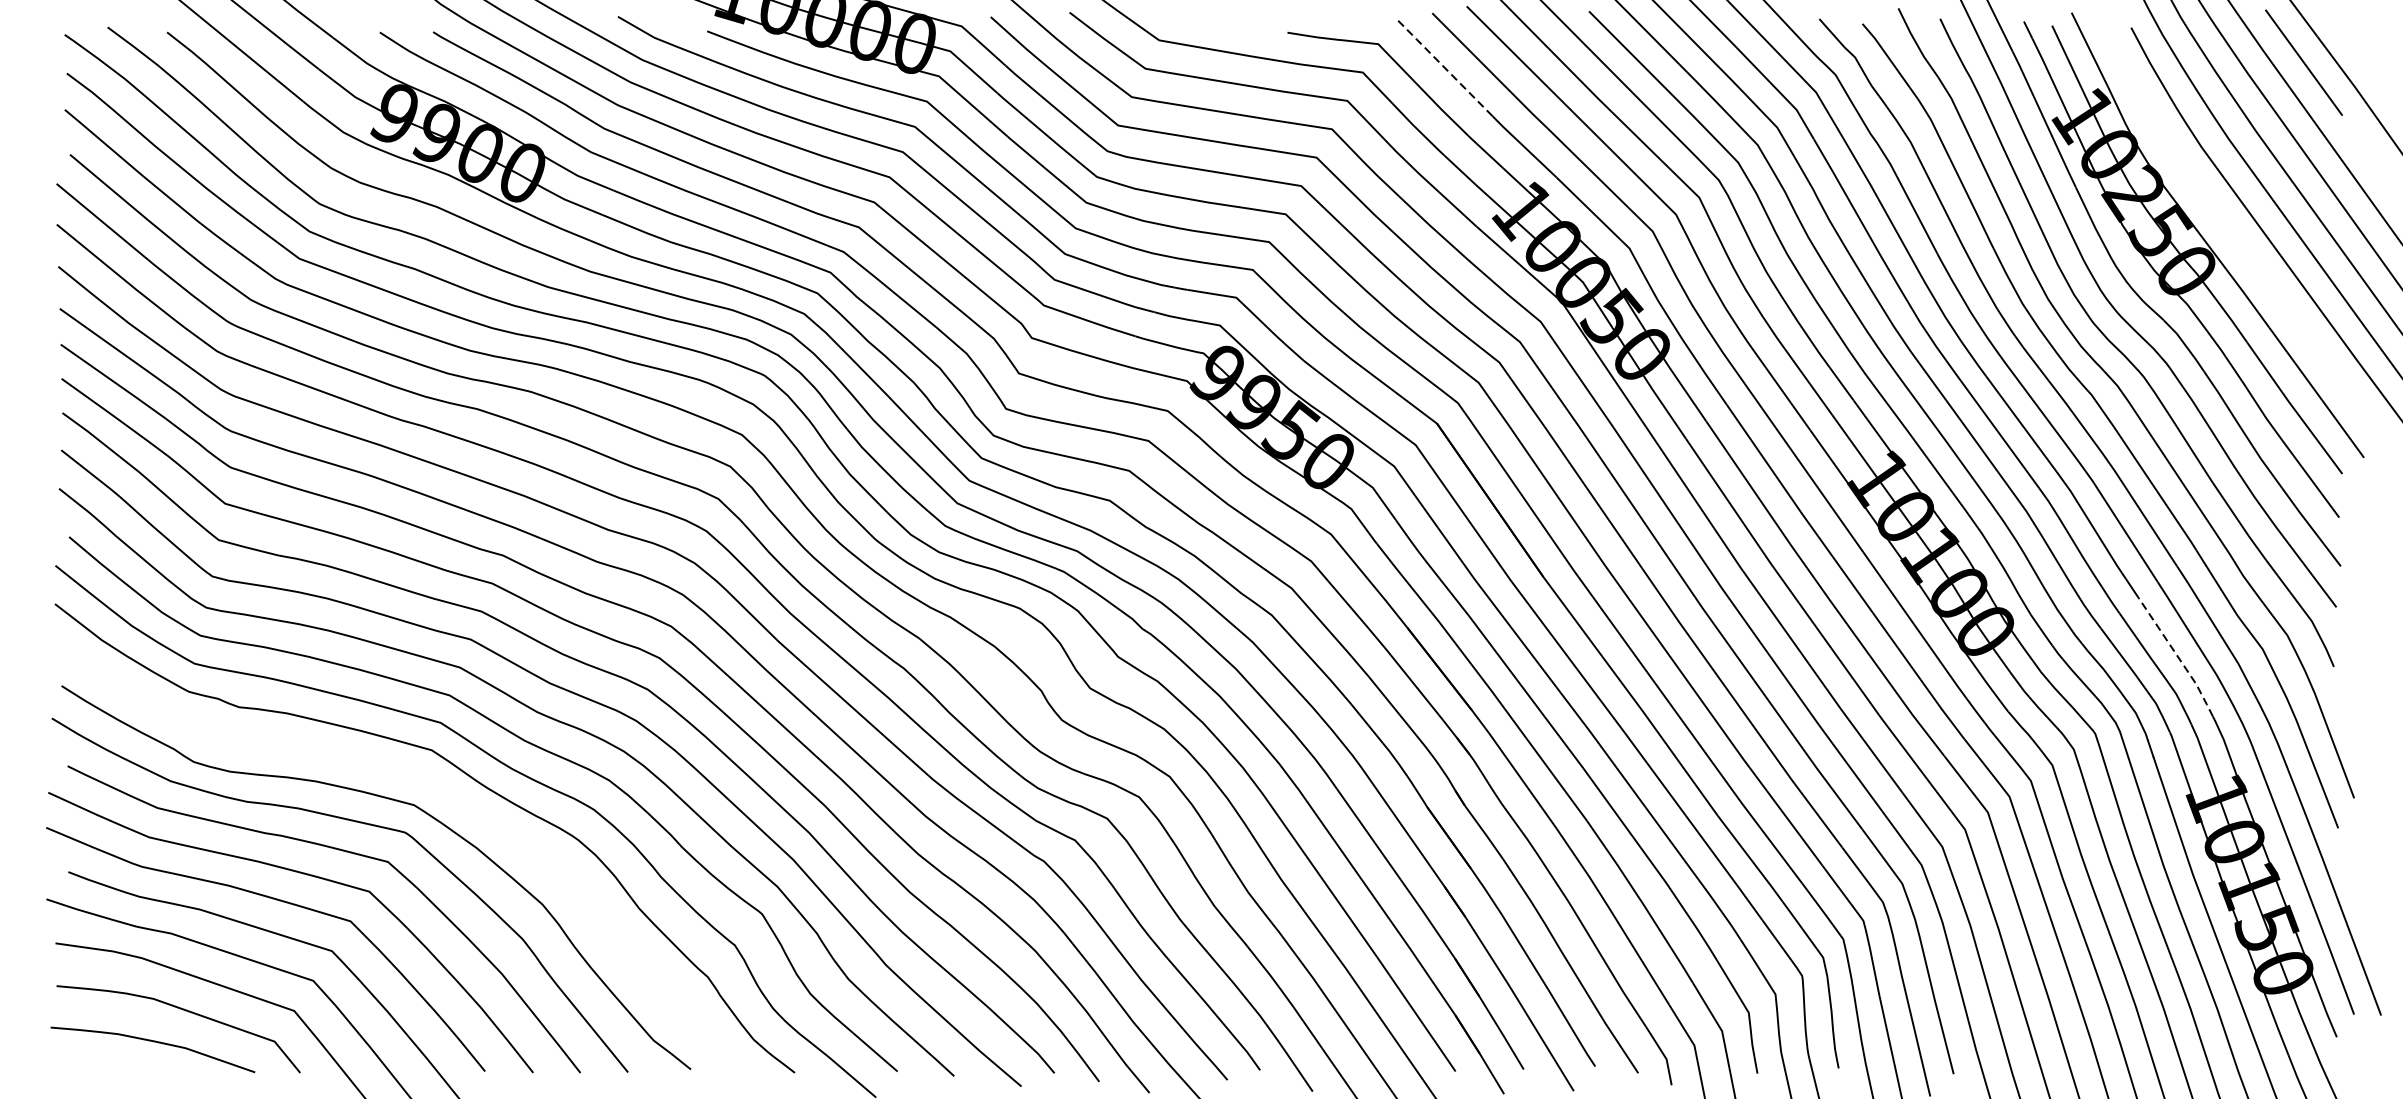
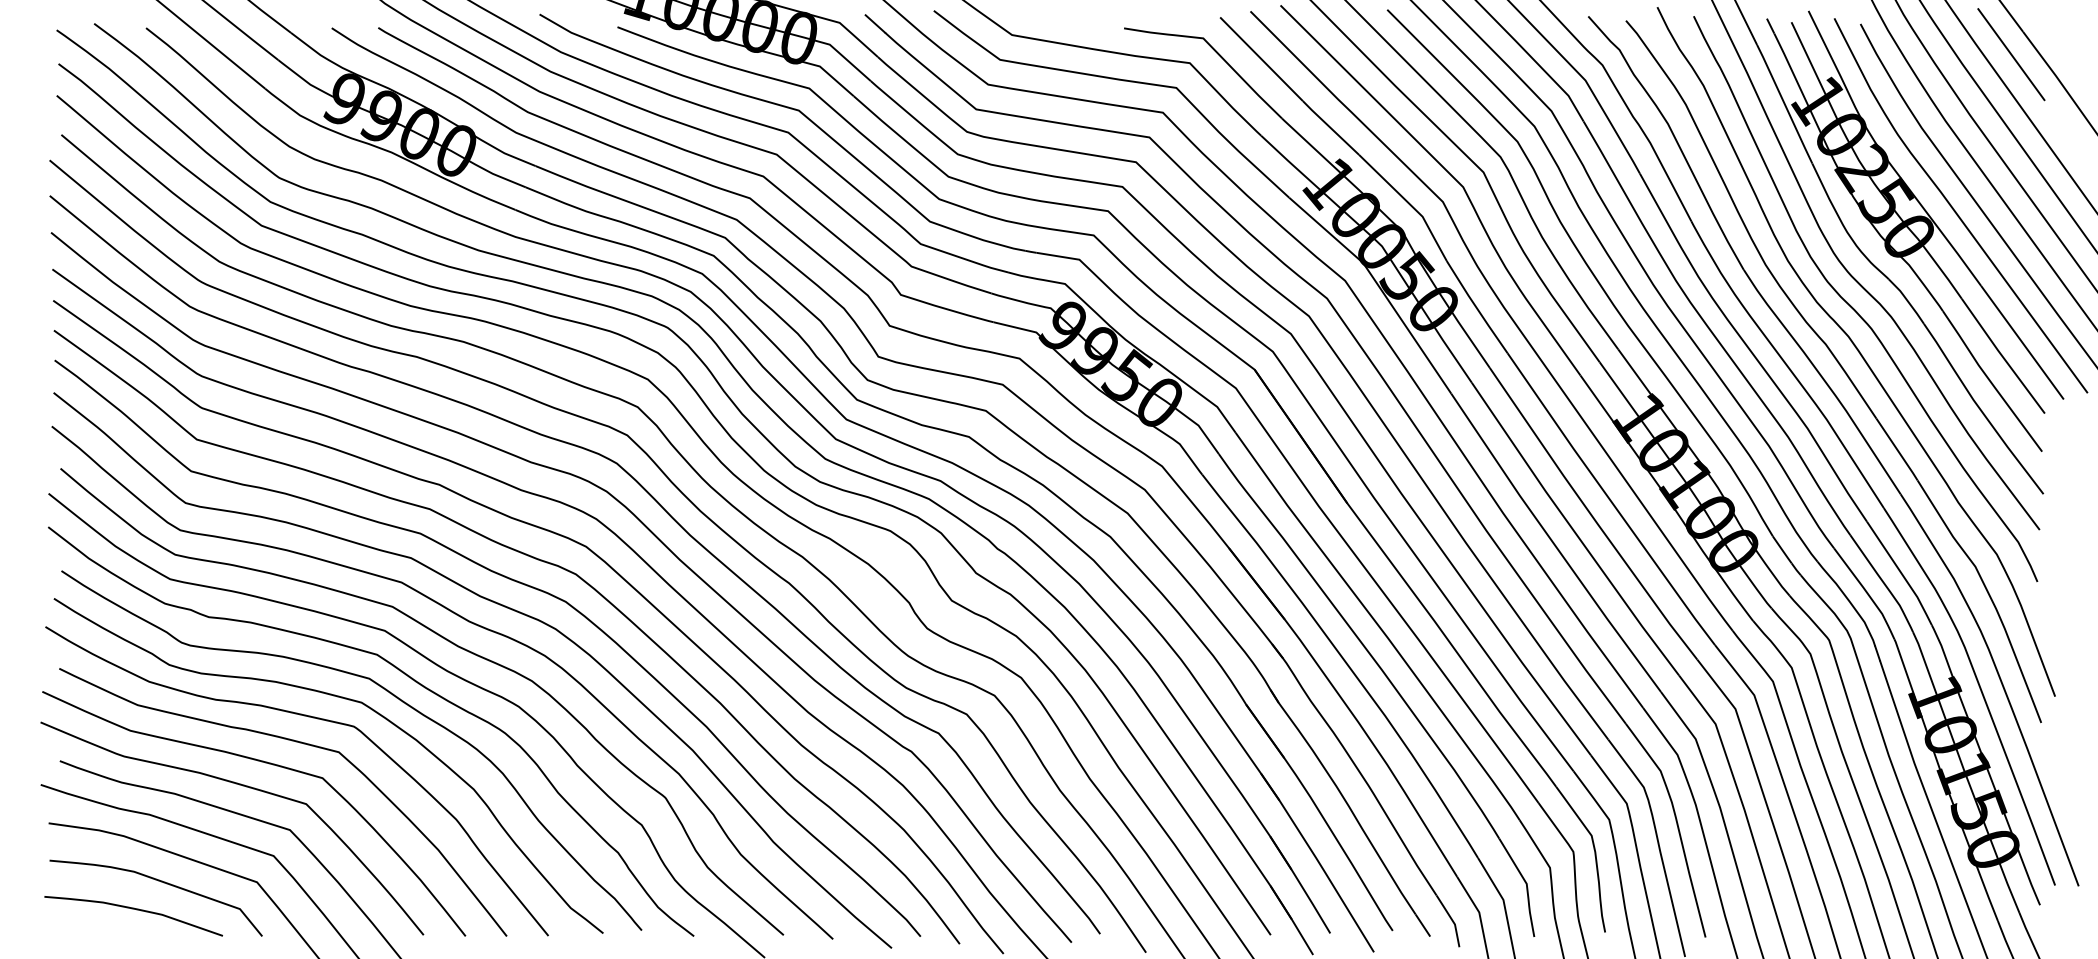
line: (1444, 68) -> (1261, 59), dashed -> solid
curve: (2239, 241) -> (1955, 210), added
line: (2178, 657) -> (1901, 573), dashed -> solid
curve: (450, 798) -> (393, 696), added

